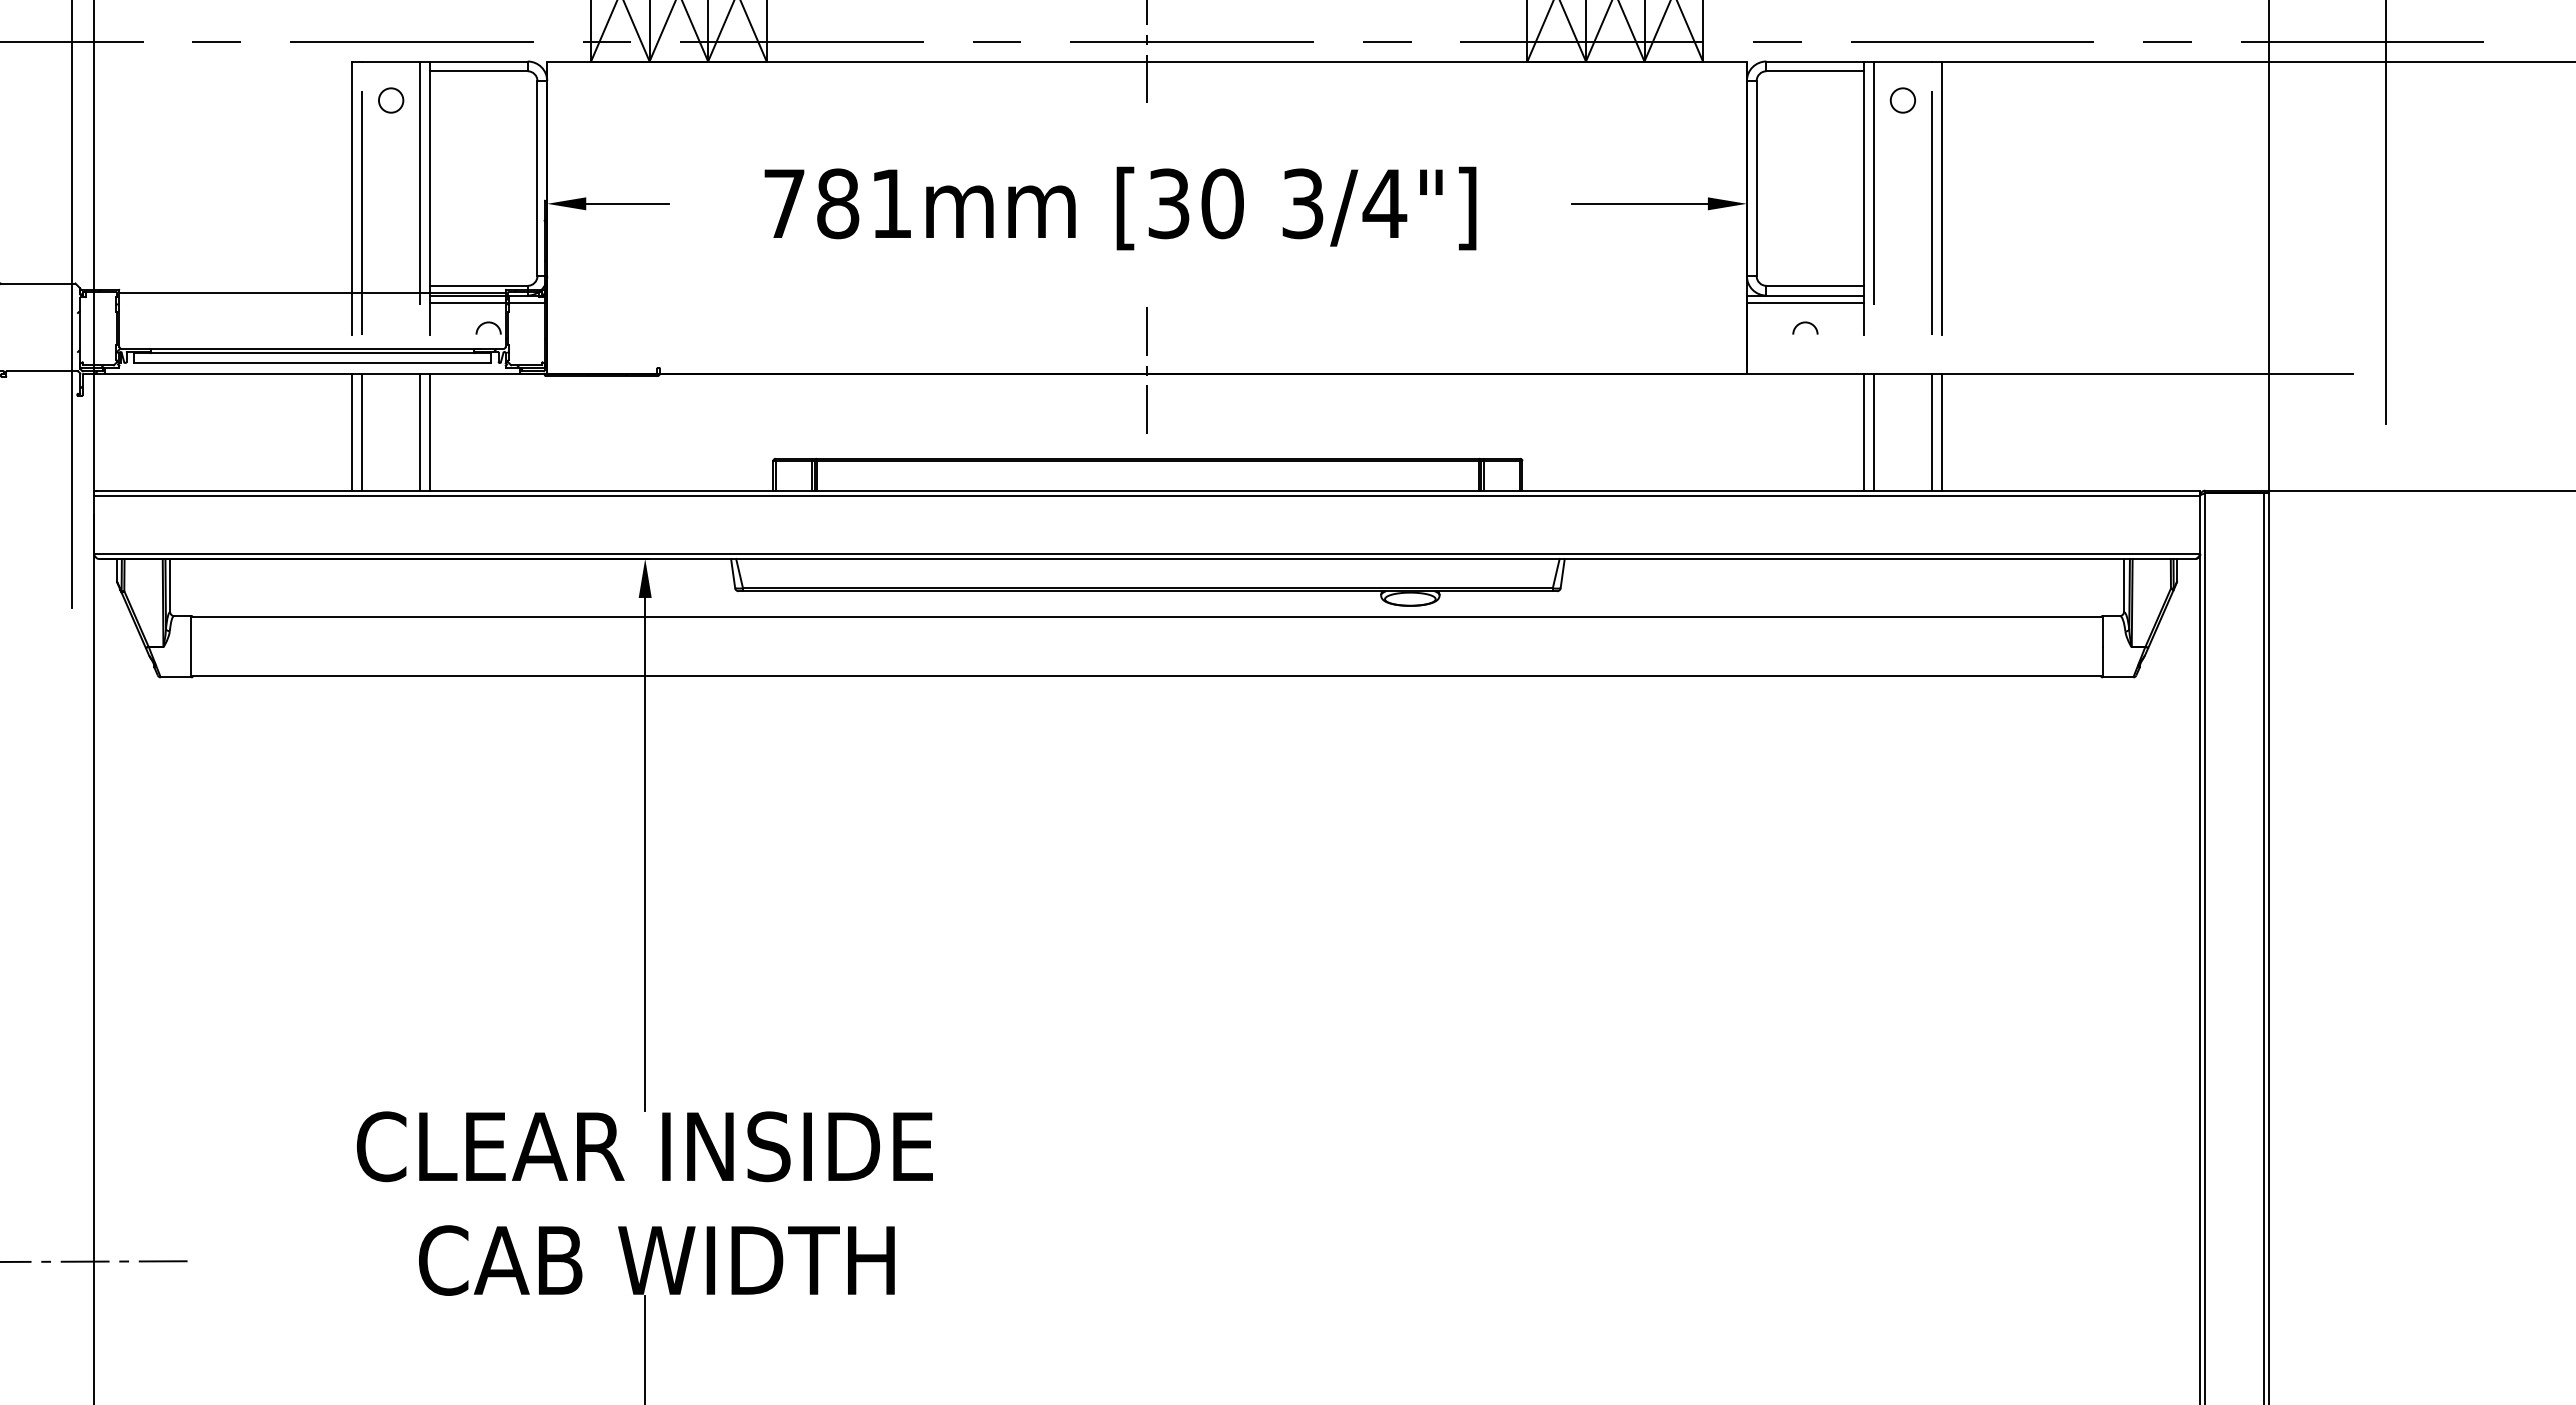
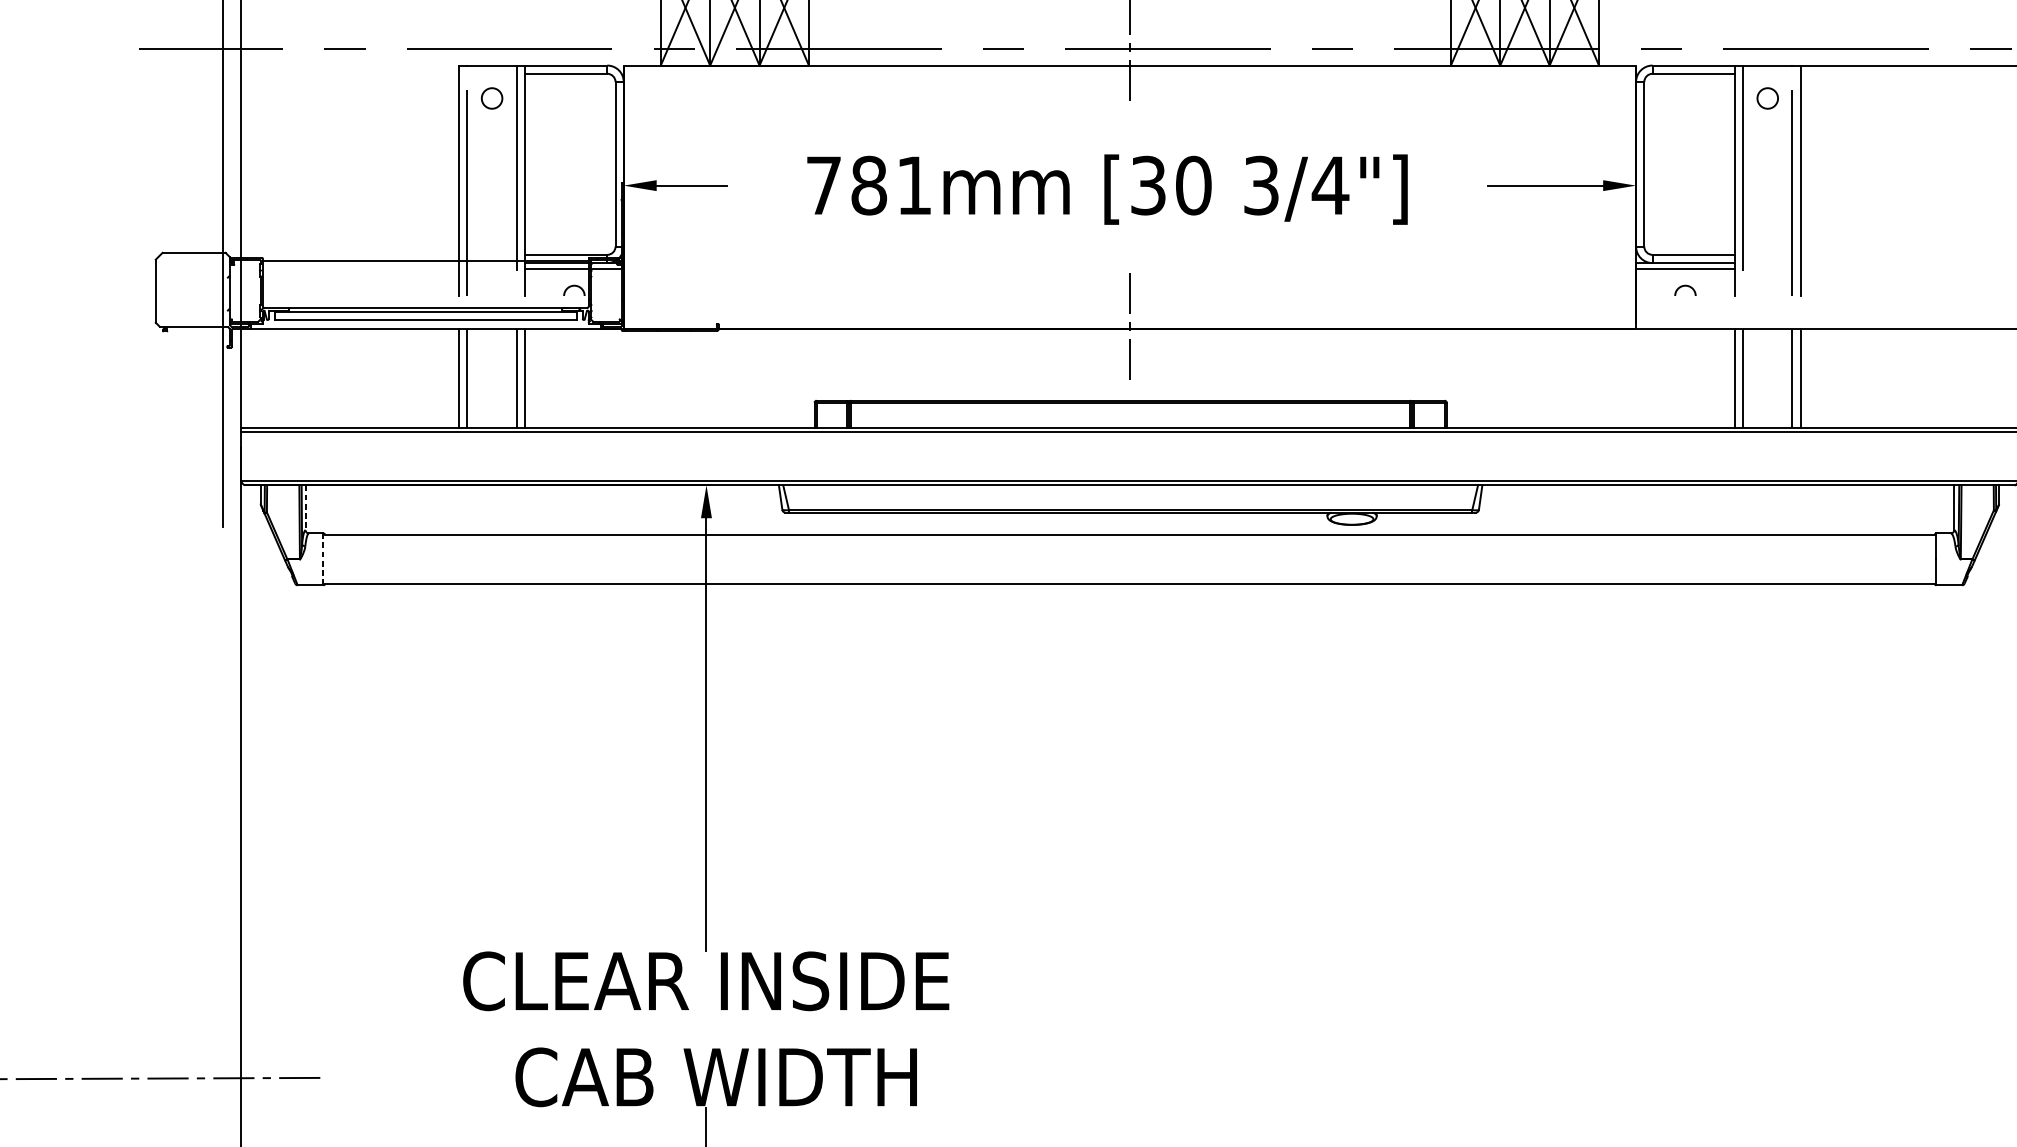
line: (170, 585) -> (305, 507), solid -> dashed
line: (191, 646) -> (323, 559), solid -> dashed

